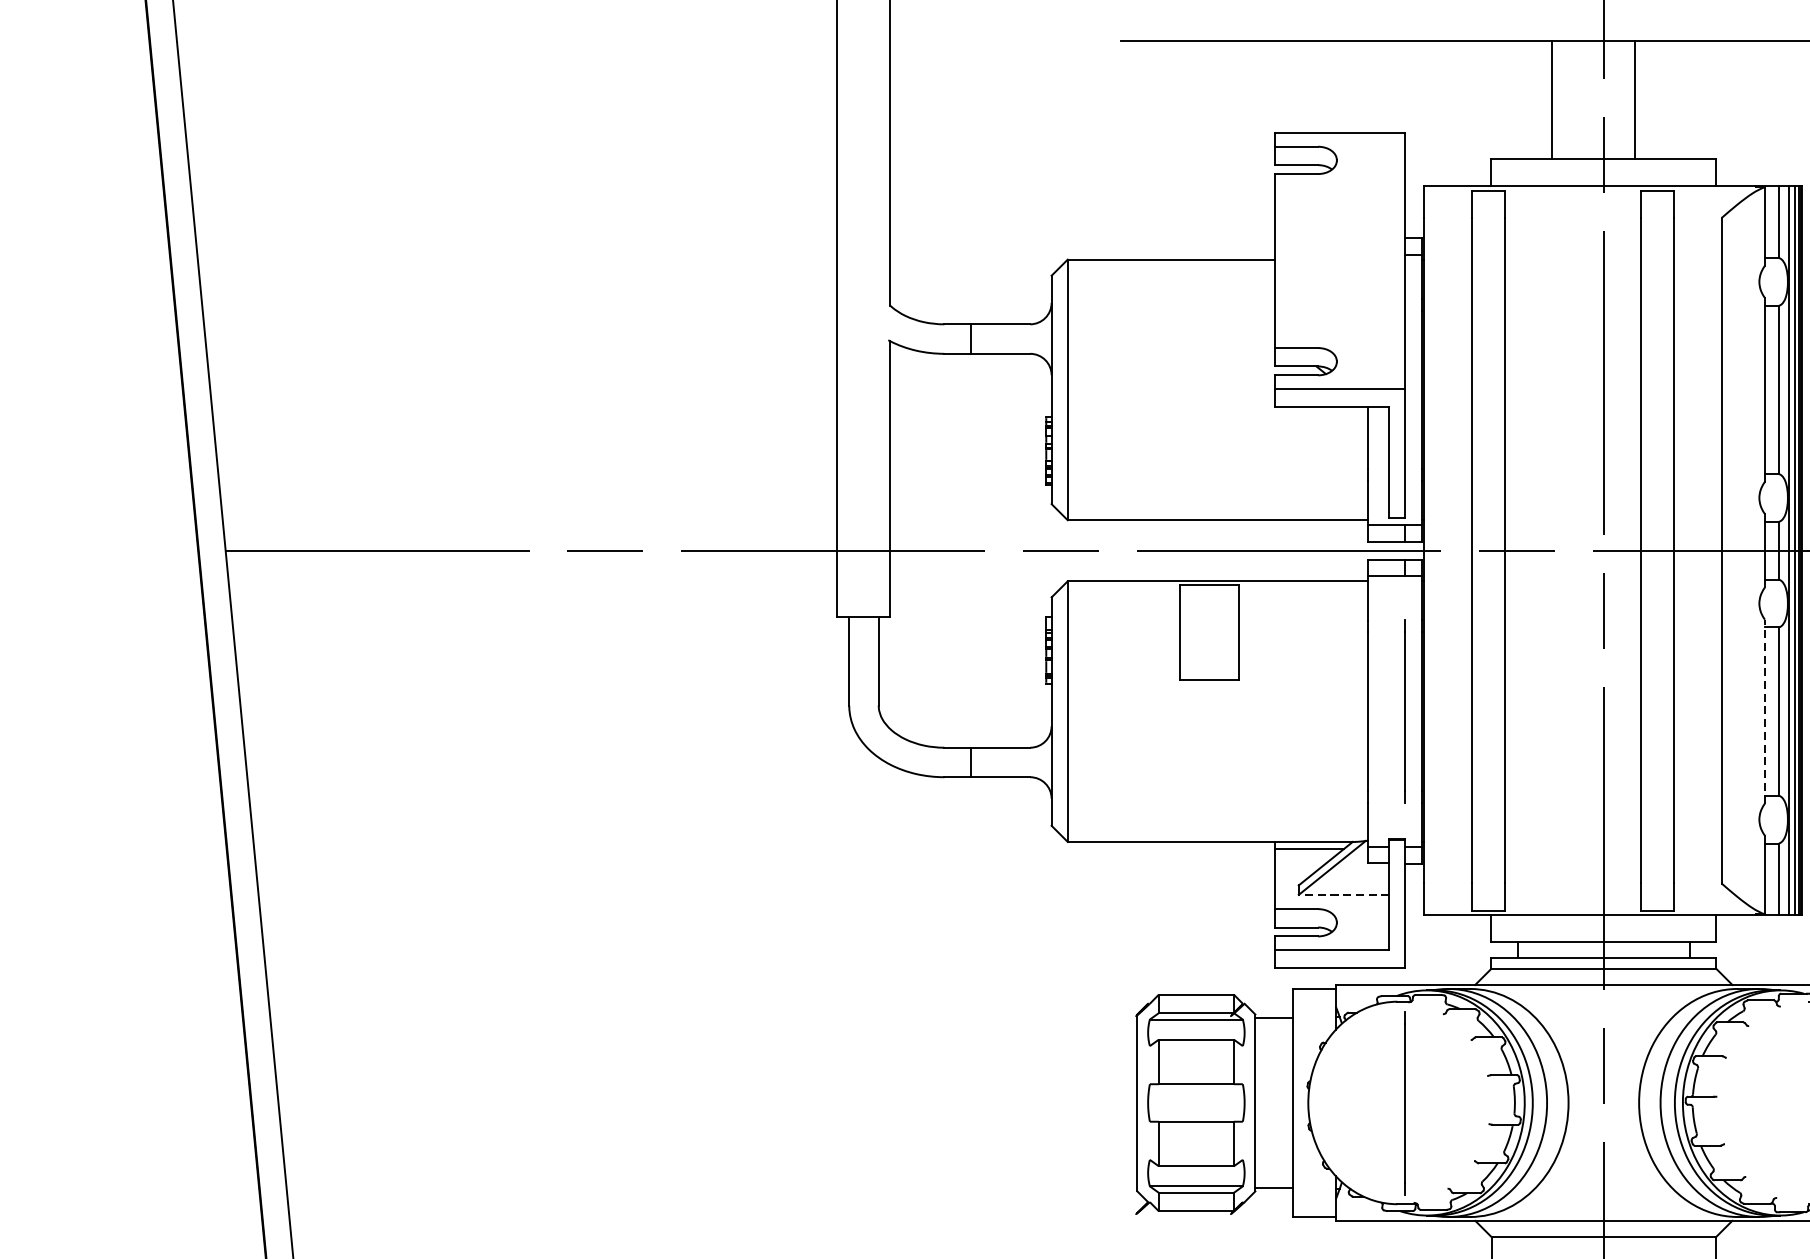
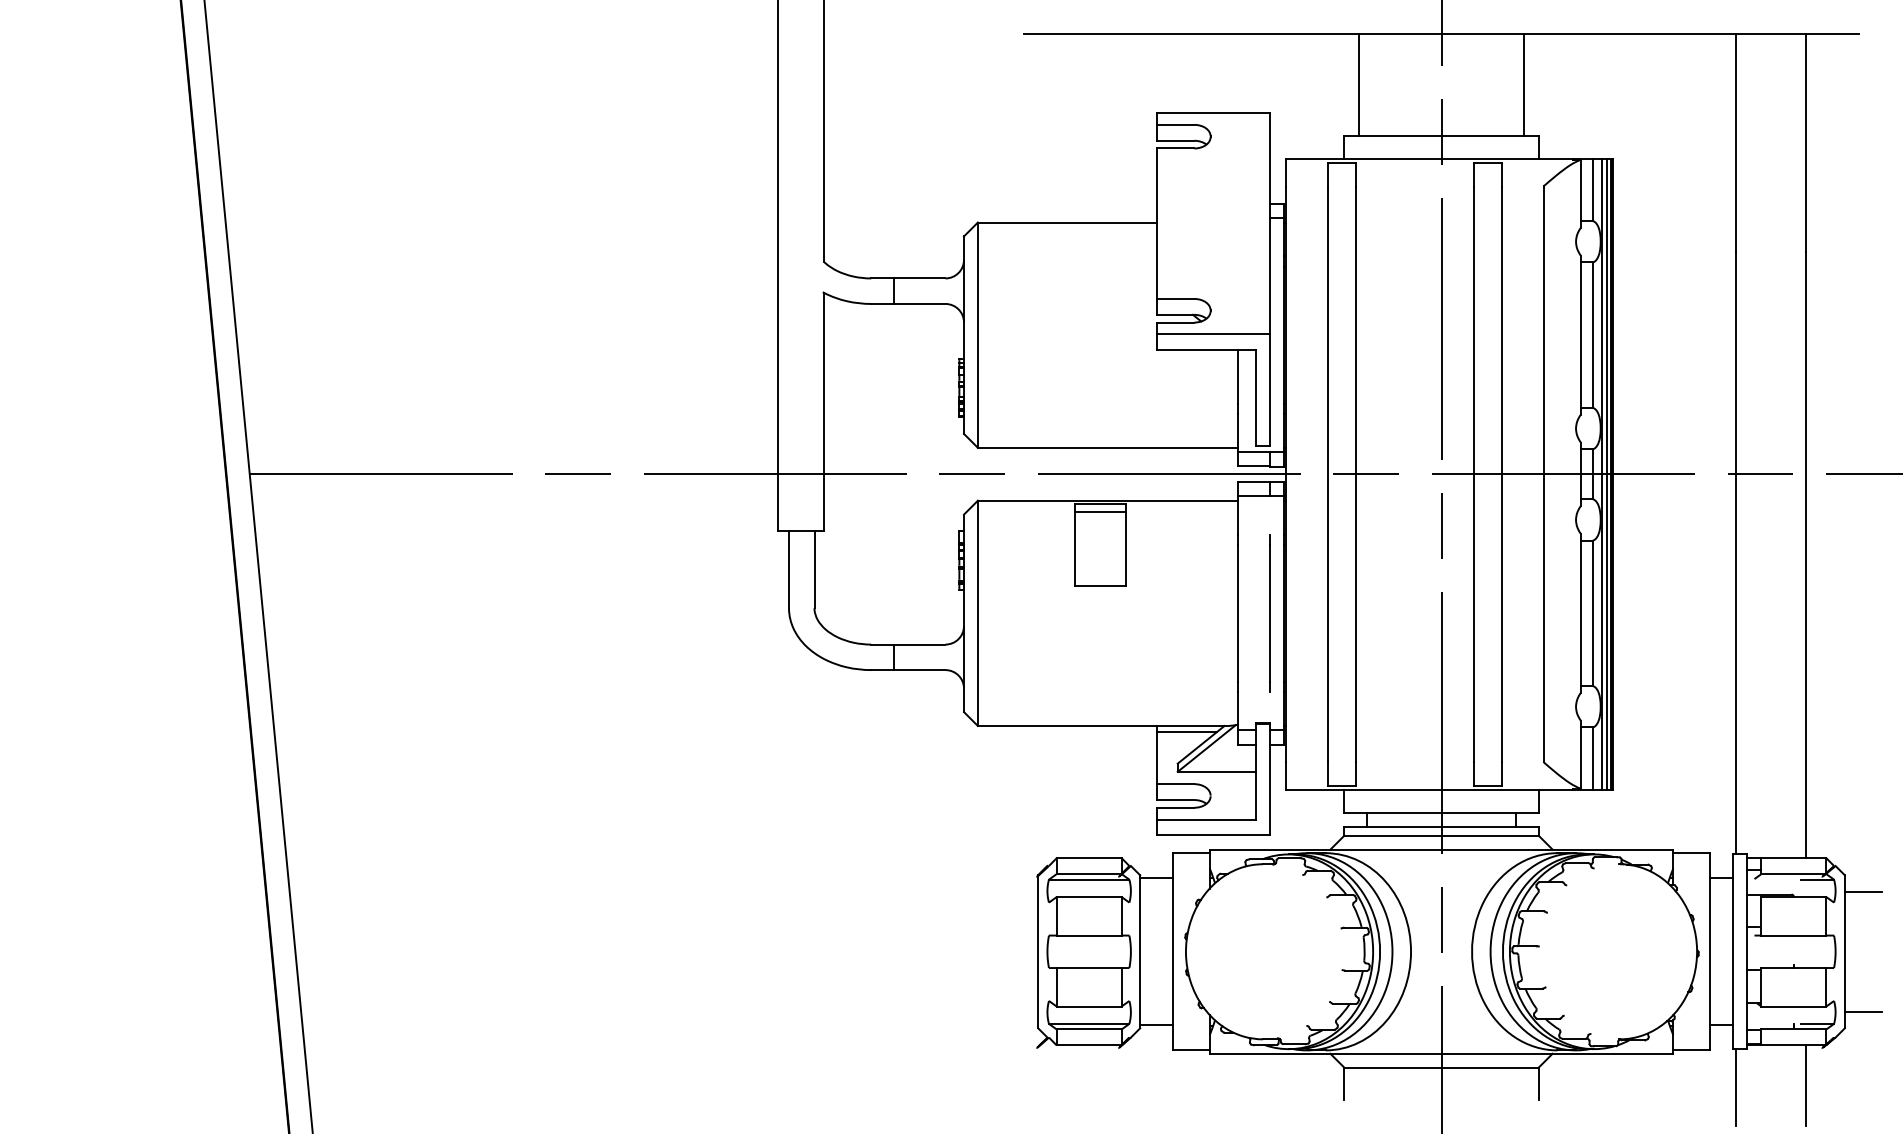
line: (1551, 100) -> (1358, 84), moved
line: (1635, 100) -> (1524, 84), moved
line: (1209, 594) -> (1100, 512), added
line: (1764, 710) -> (1580, 612), dashed -> solid
line: (1343, 894) -> (1216, 771), dashed -> solid
line: (1404, 1103) -> (1269, 952), removed

